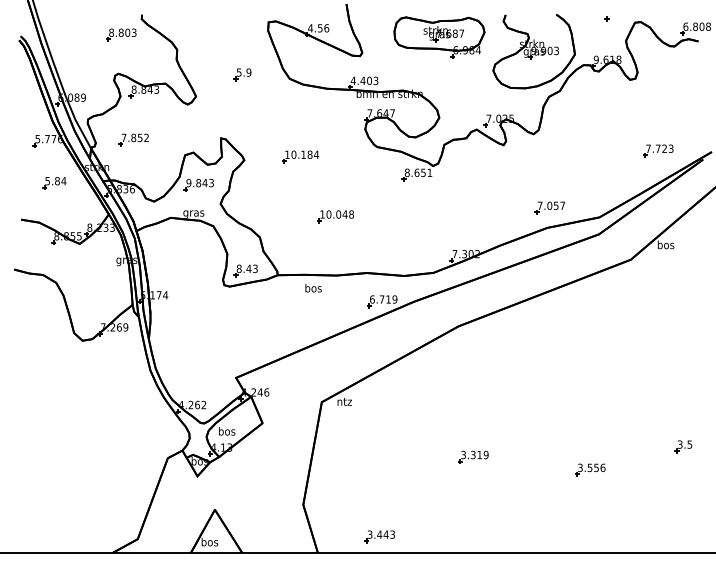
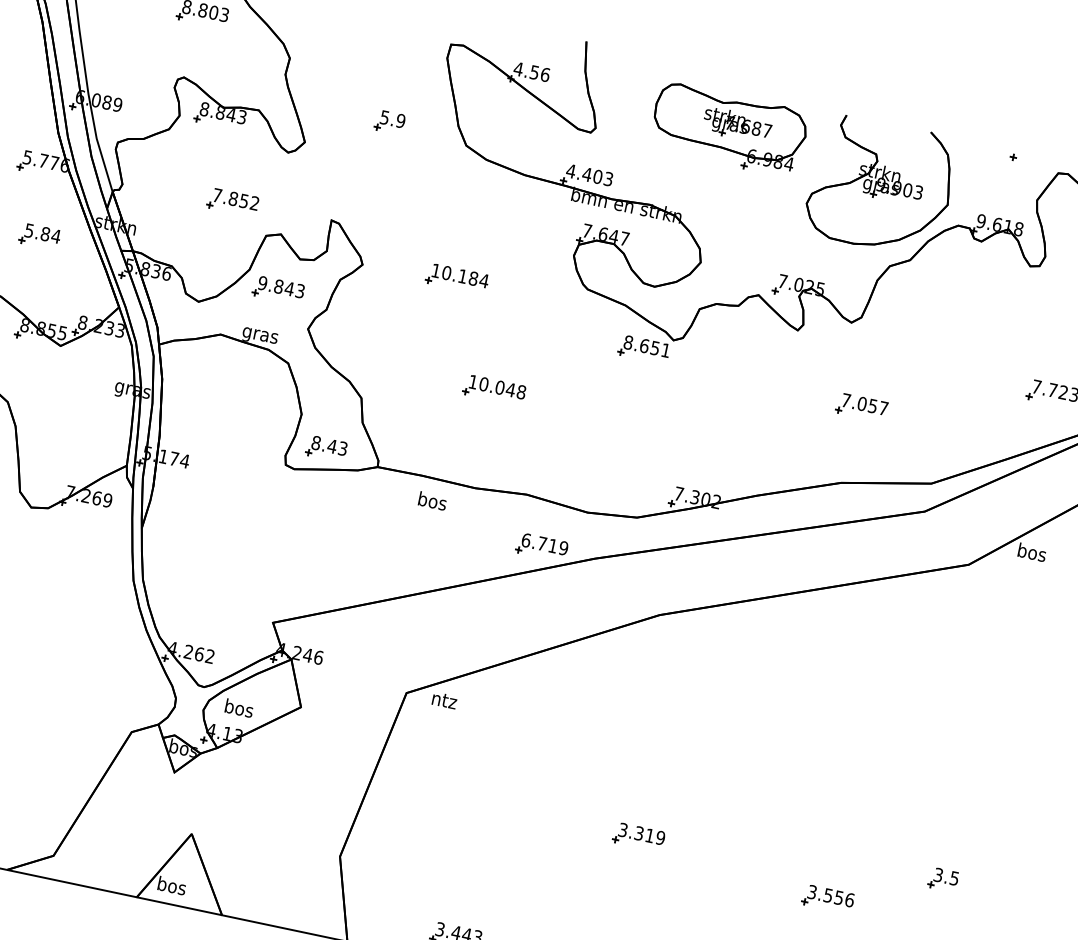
part: (133, 139) -> (232, 201), moved
part: (549, 207) -> (861, 406), moved
part: (683, 446) -> (943, 879), moved

